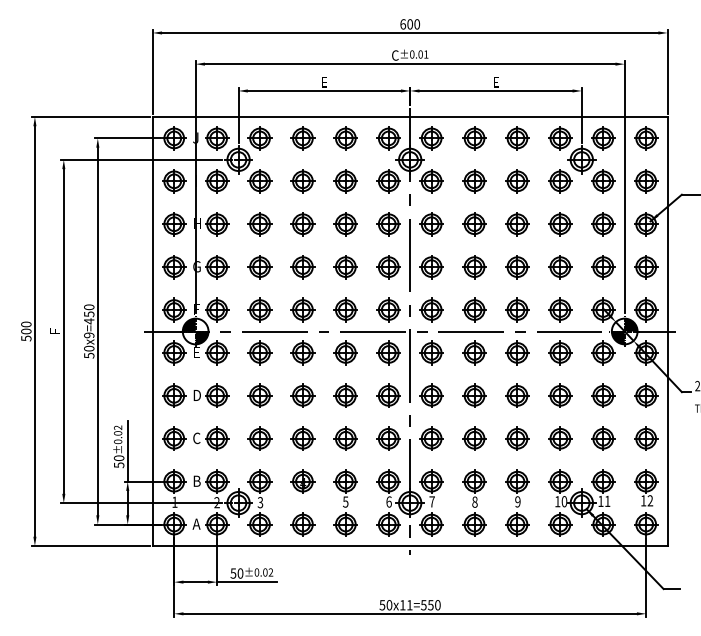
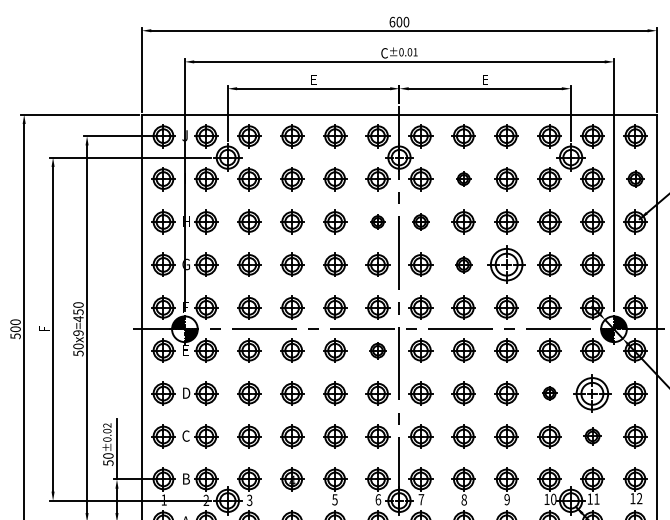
part: (474, 181) -> (463, 179), size x0.6
part: (646, 181) -> (635, 179), size x0.7
part: (388, 224) -> (377, 222), size x0.6
part: (431, 224) -> (420, 222), size x0.7
part: (474, 267) -> (463, 265), size x0.7
part: (517, 267) -> (506, 265), size x1.6
part: (388, 352) -> (377, 350), size x0.7
part: (560, 395) -> (549, 393), size x0.6
part: (603, 395) -> (592, 393), size x1.6
part: (603, 438) -> (592, 436), size x0.7

